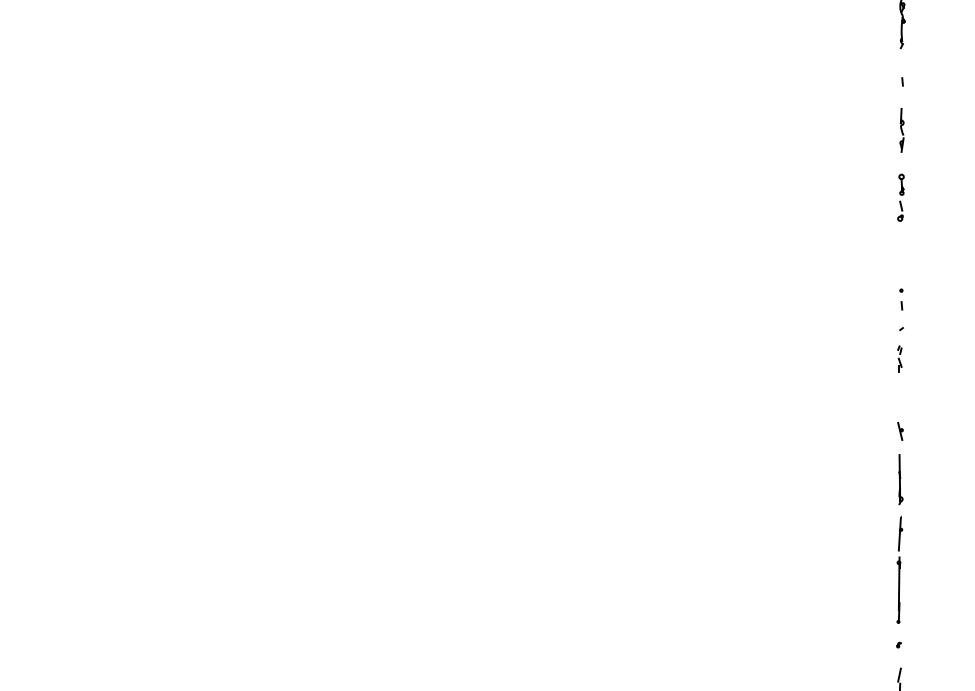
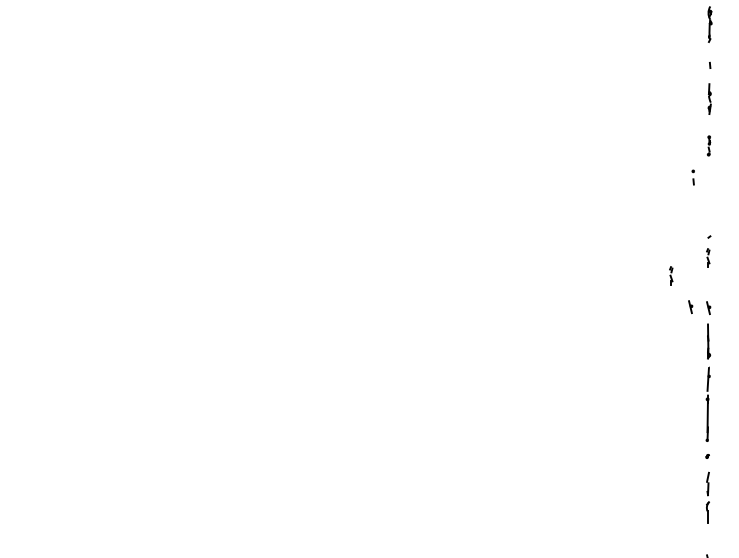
part: (900, 197) -> (708, 145), size x0.6
part: (900, 299) -> (692, 177), moved
part: (846, 384) -> (671, 275), added
part: (874, 429) -> (690, 306), added

